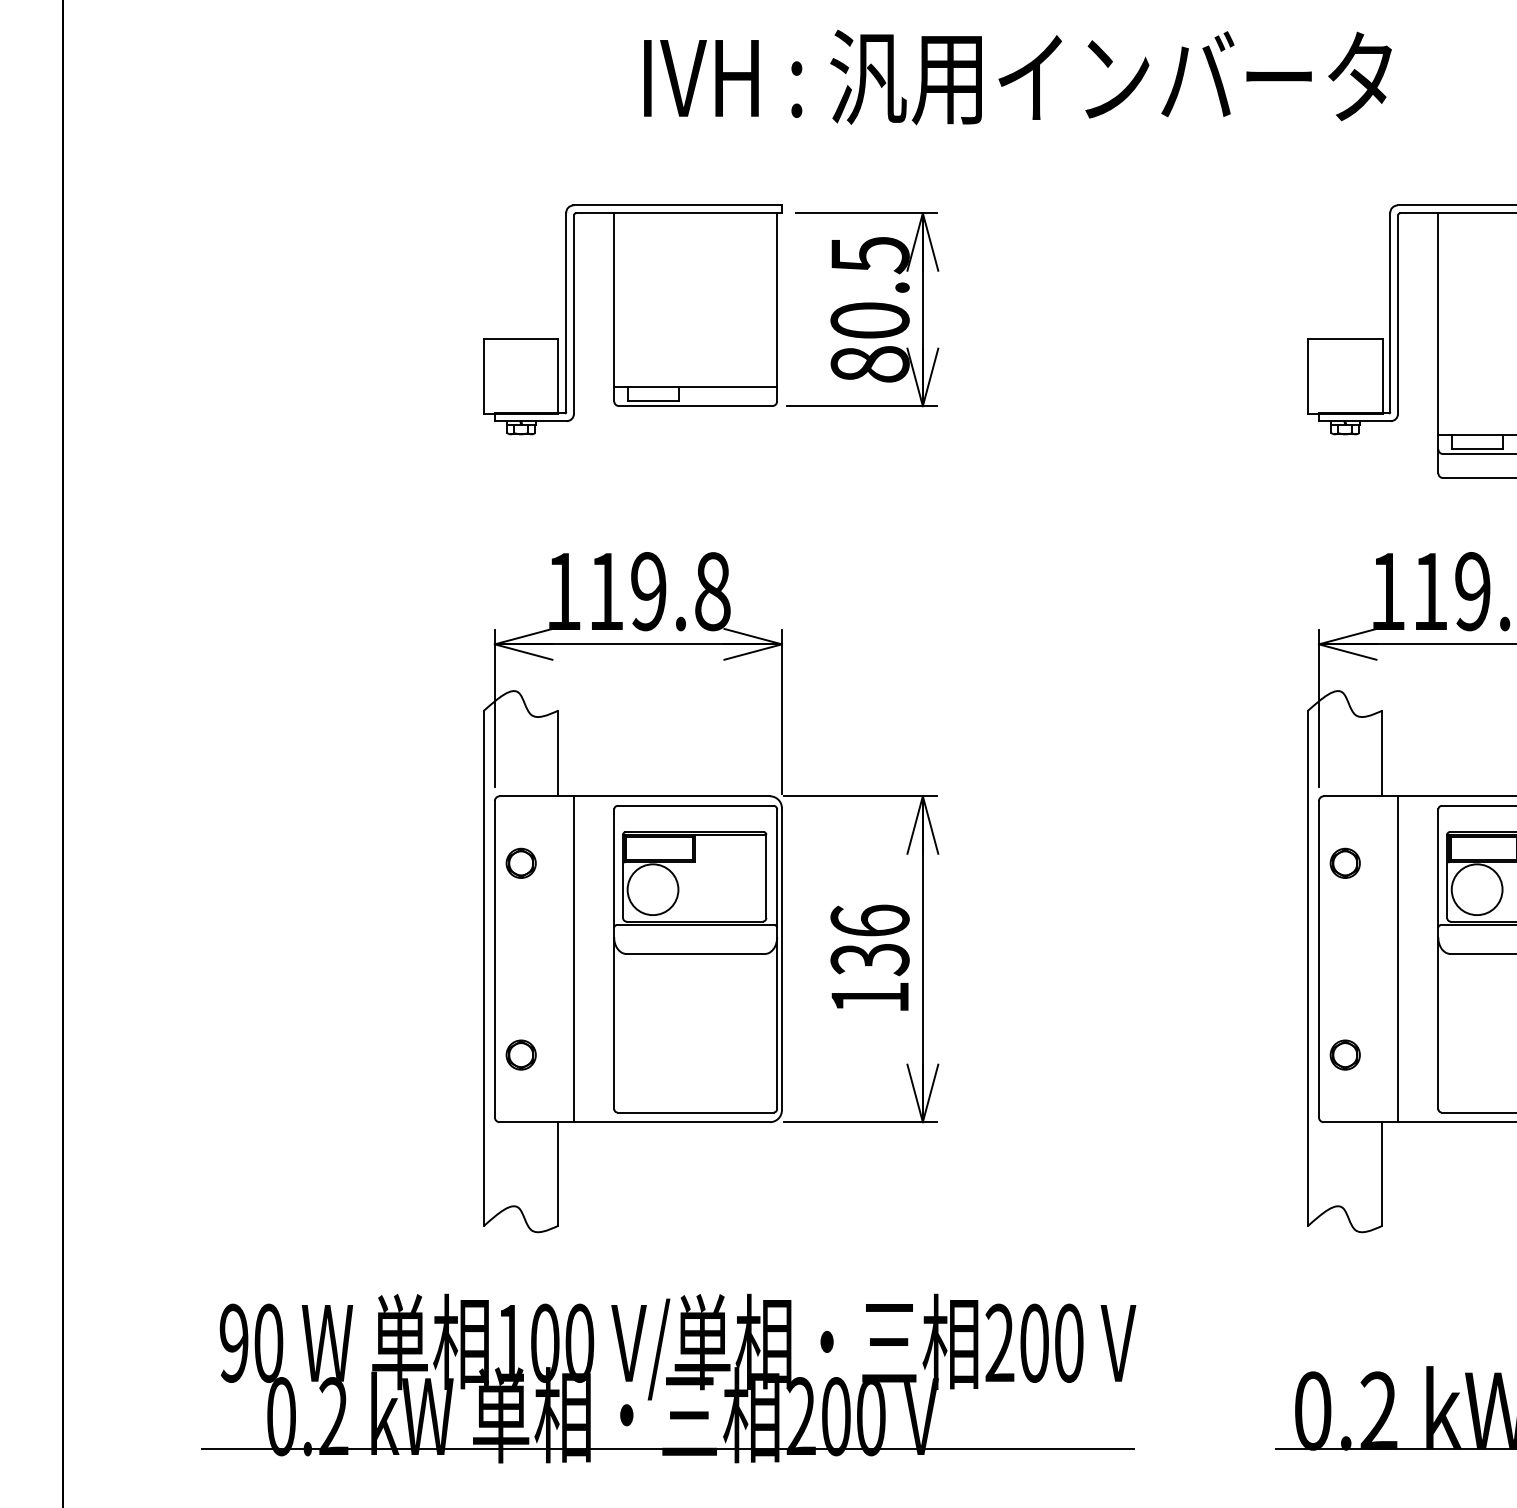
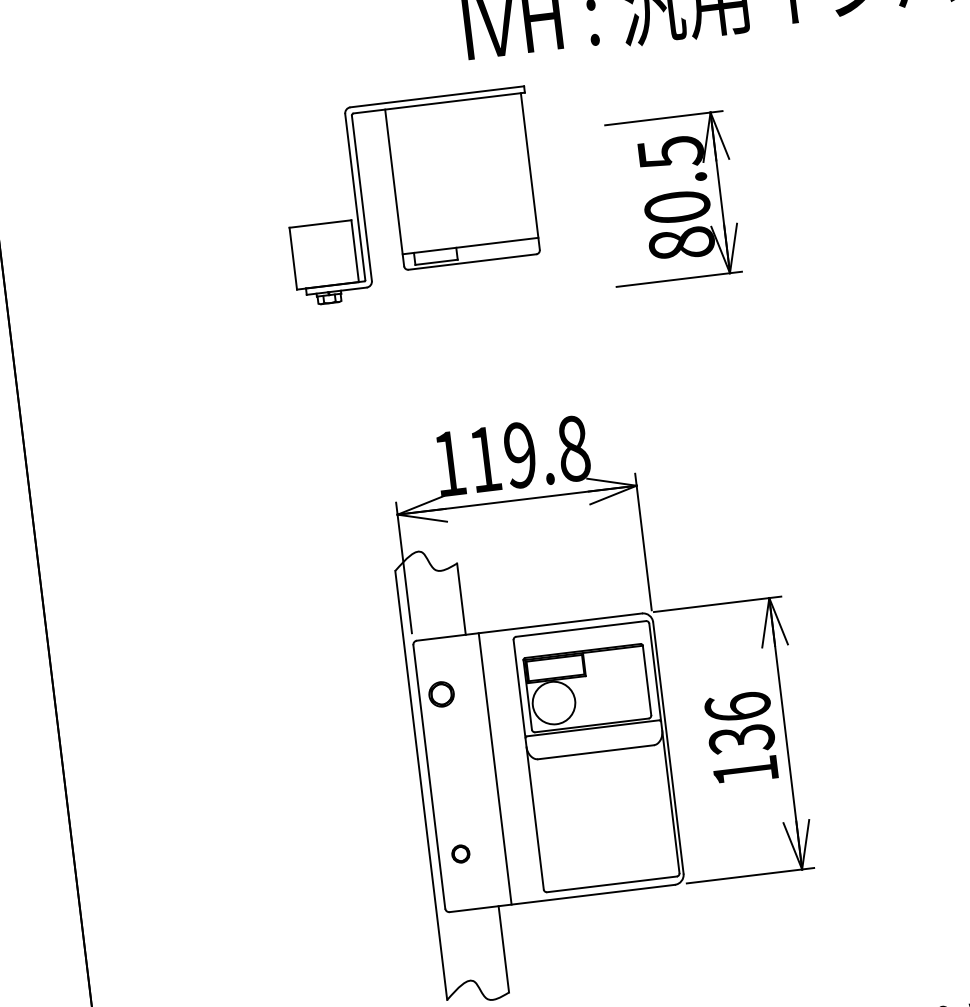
part: (632, 319) -> (411, 196), moved
part: (520, 1054) -> (460, 853), size x0.7

